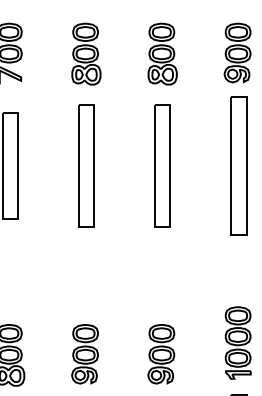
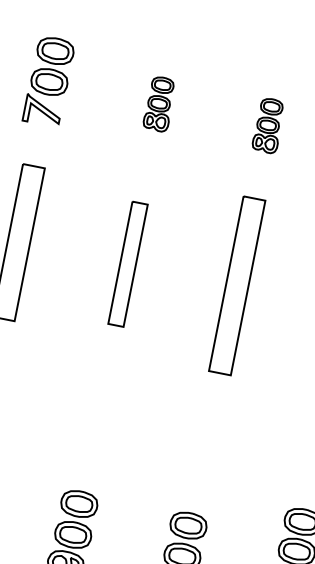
part: (86, 53) -> (159, 103), size x0.6
part: (162, 53) -> (268, 124), size x0.6
part: (86, 165) -> (128, 263), size x0.7

